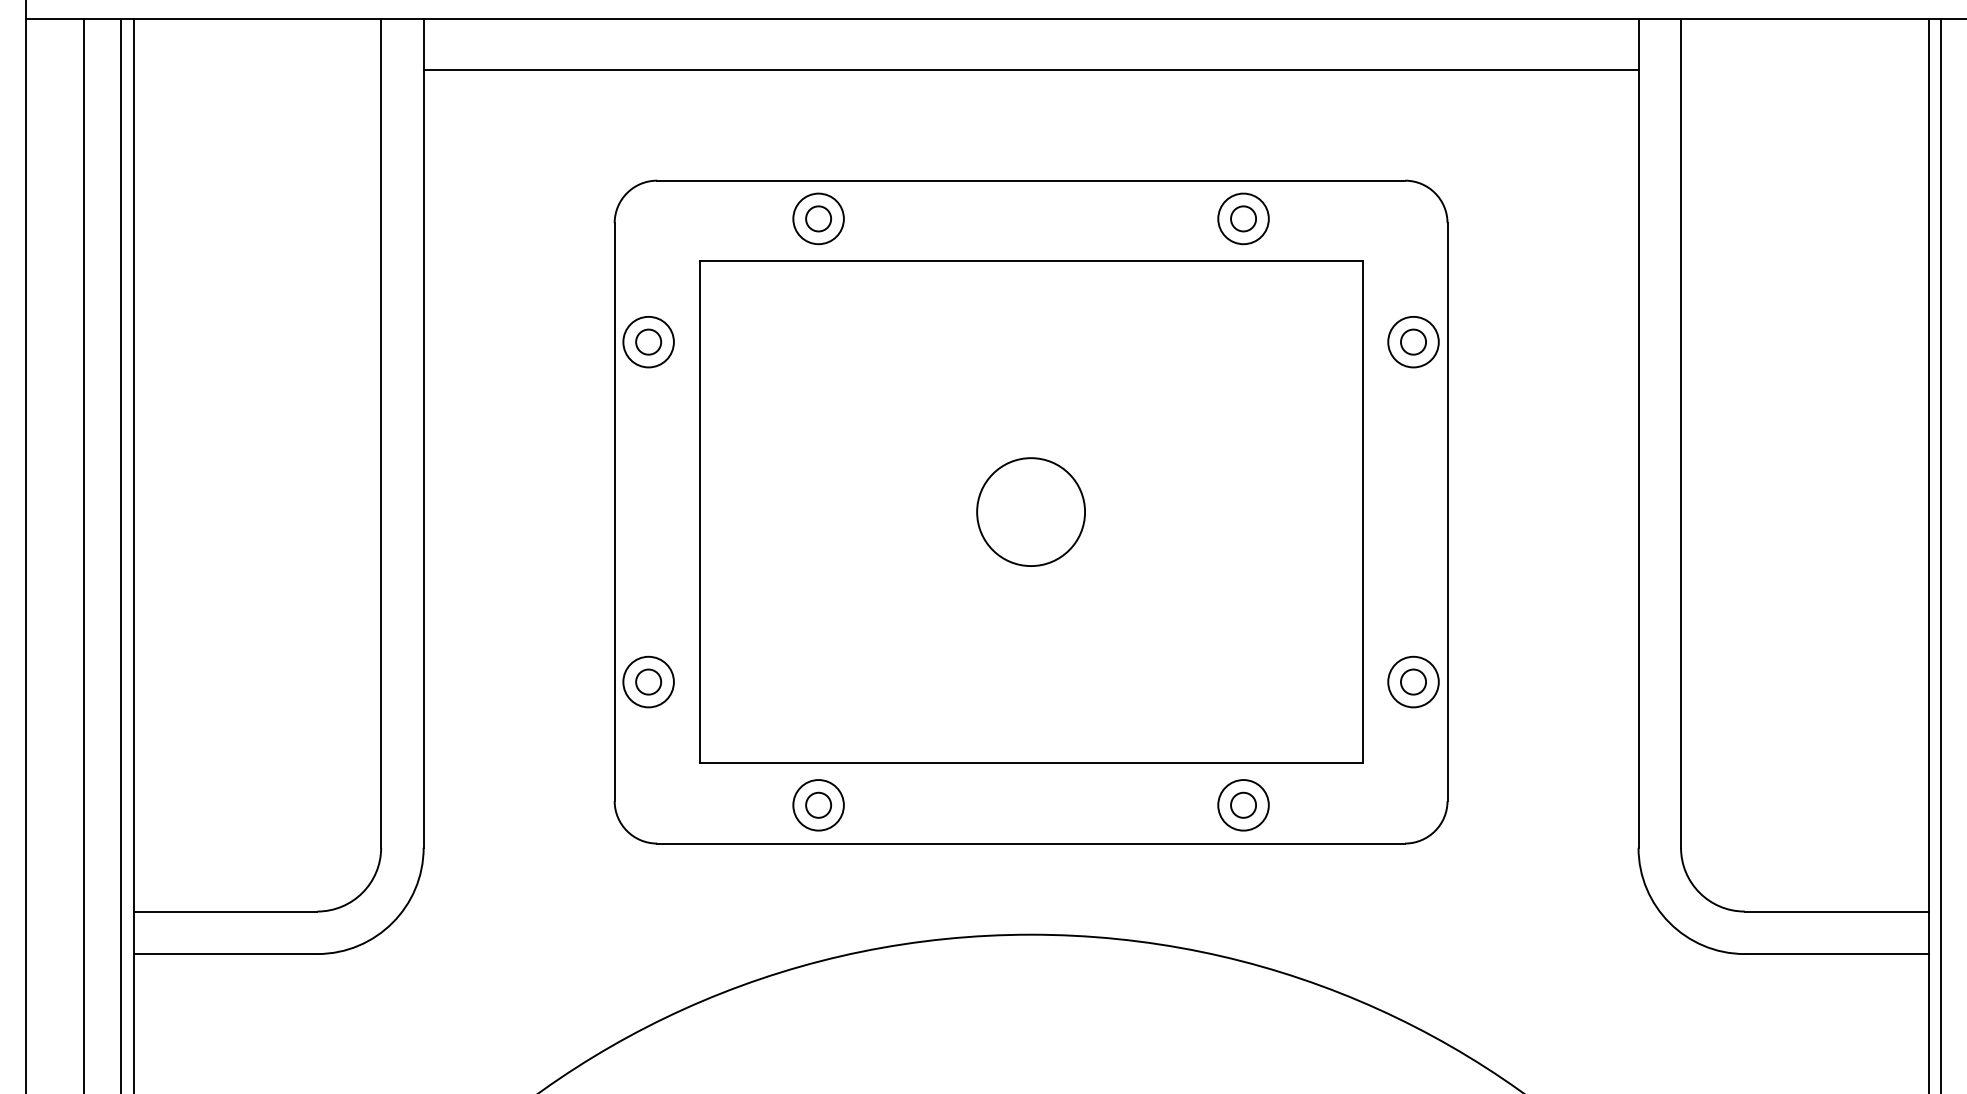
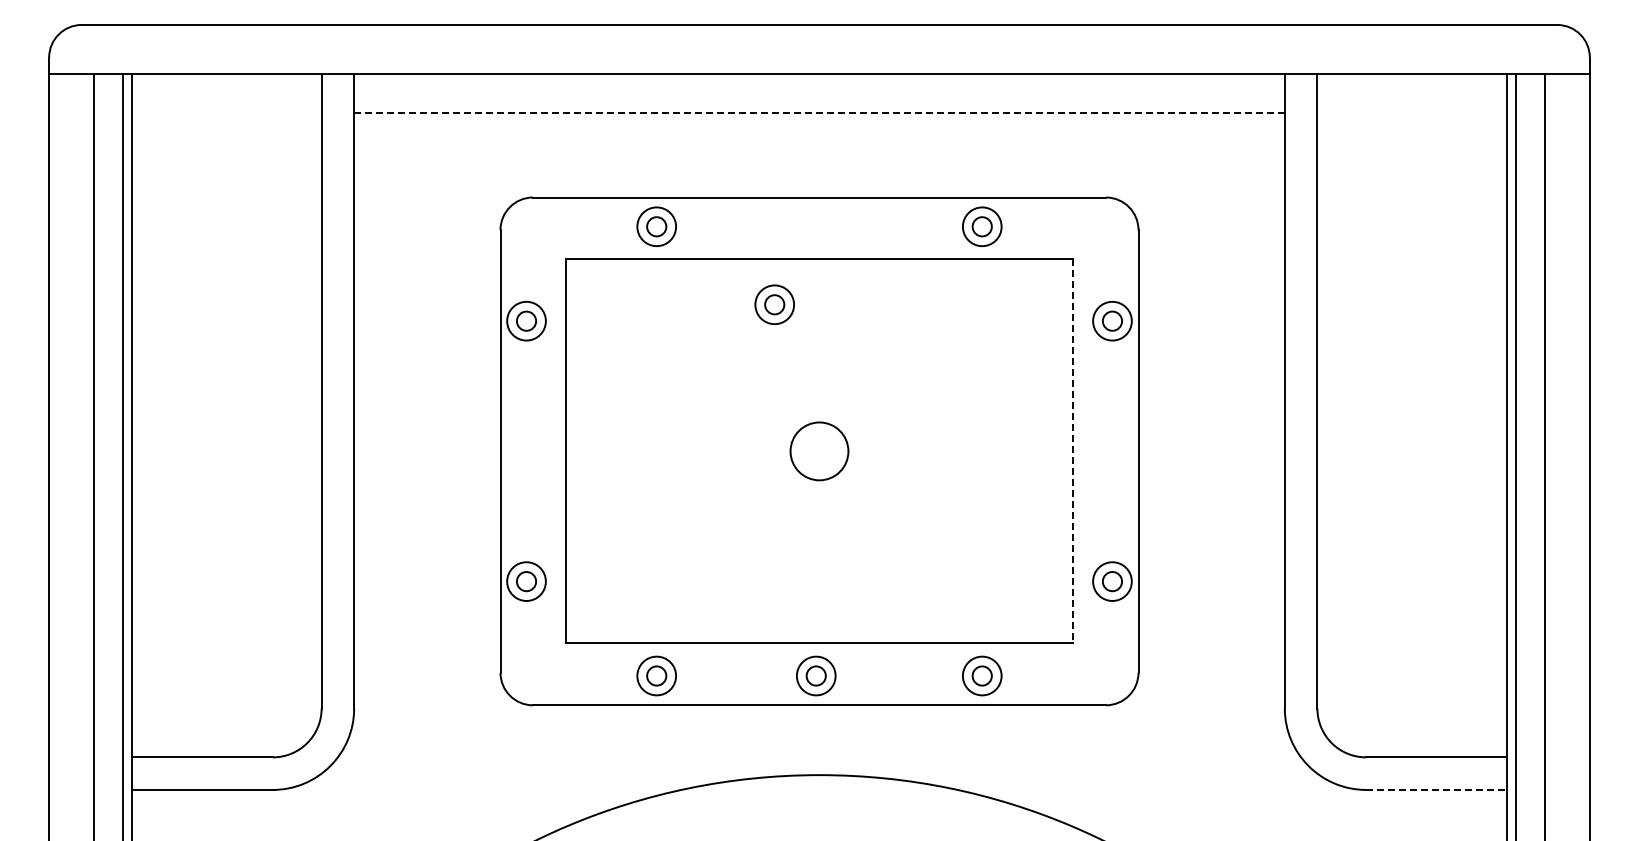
line: (1032, 69) -> (820, 112), solid -> dashed
part: (972, 320) -> (774, 304), added
circle: (1031, 512) -> (819, 451), size x0.7
line: (1362, 512) -> (1073, 451), solid -> dashed
part: (1027, 804) -> (816, 675), added
line: (1837, 953) -> (1437, 789), solid -> dashed

